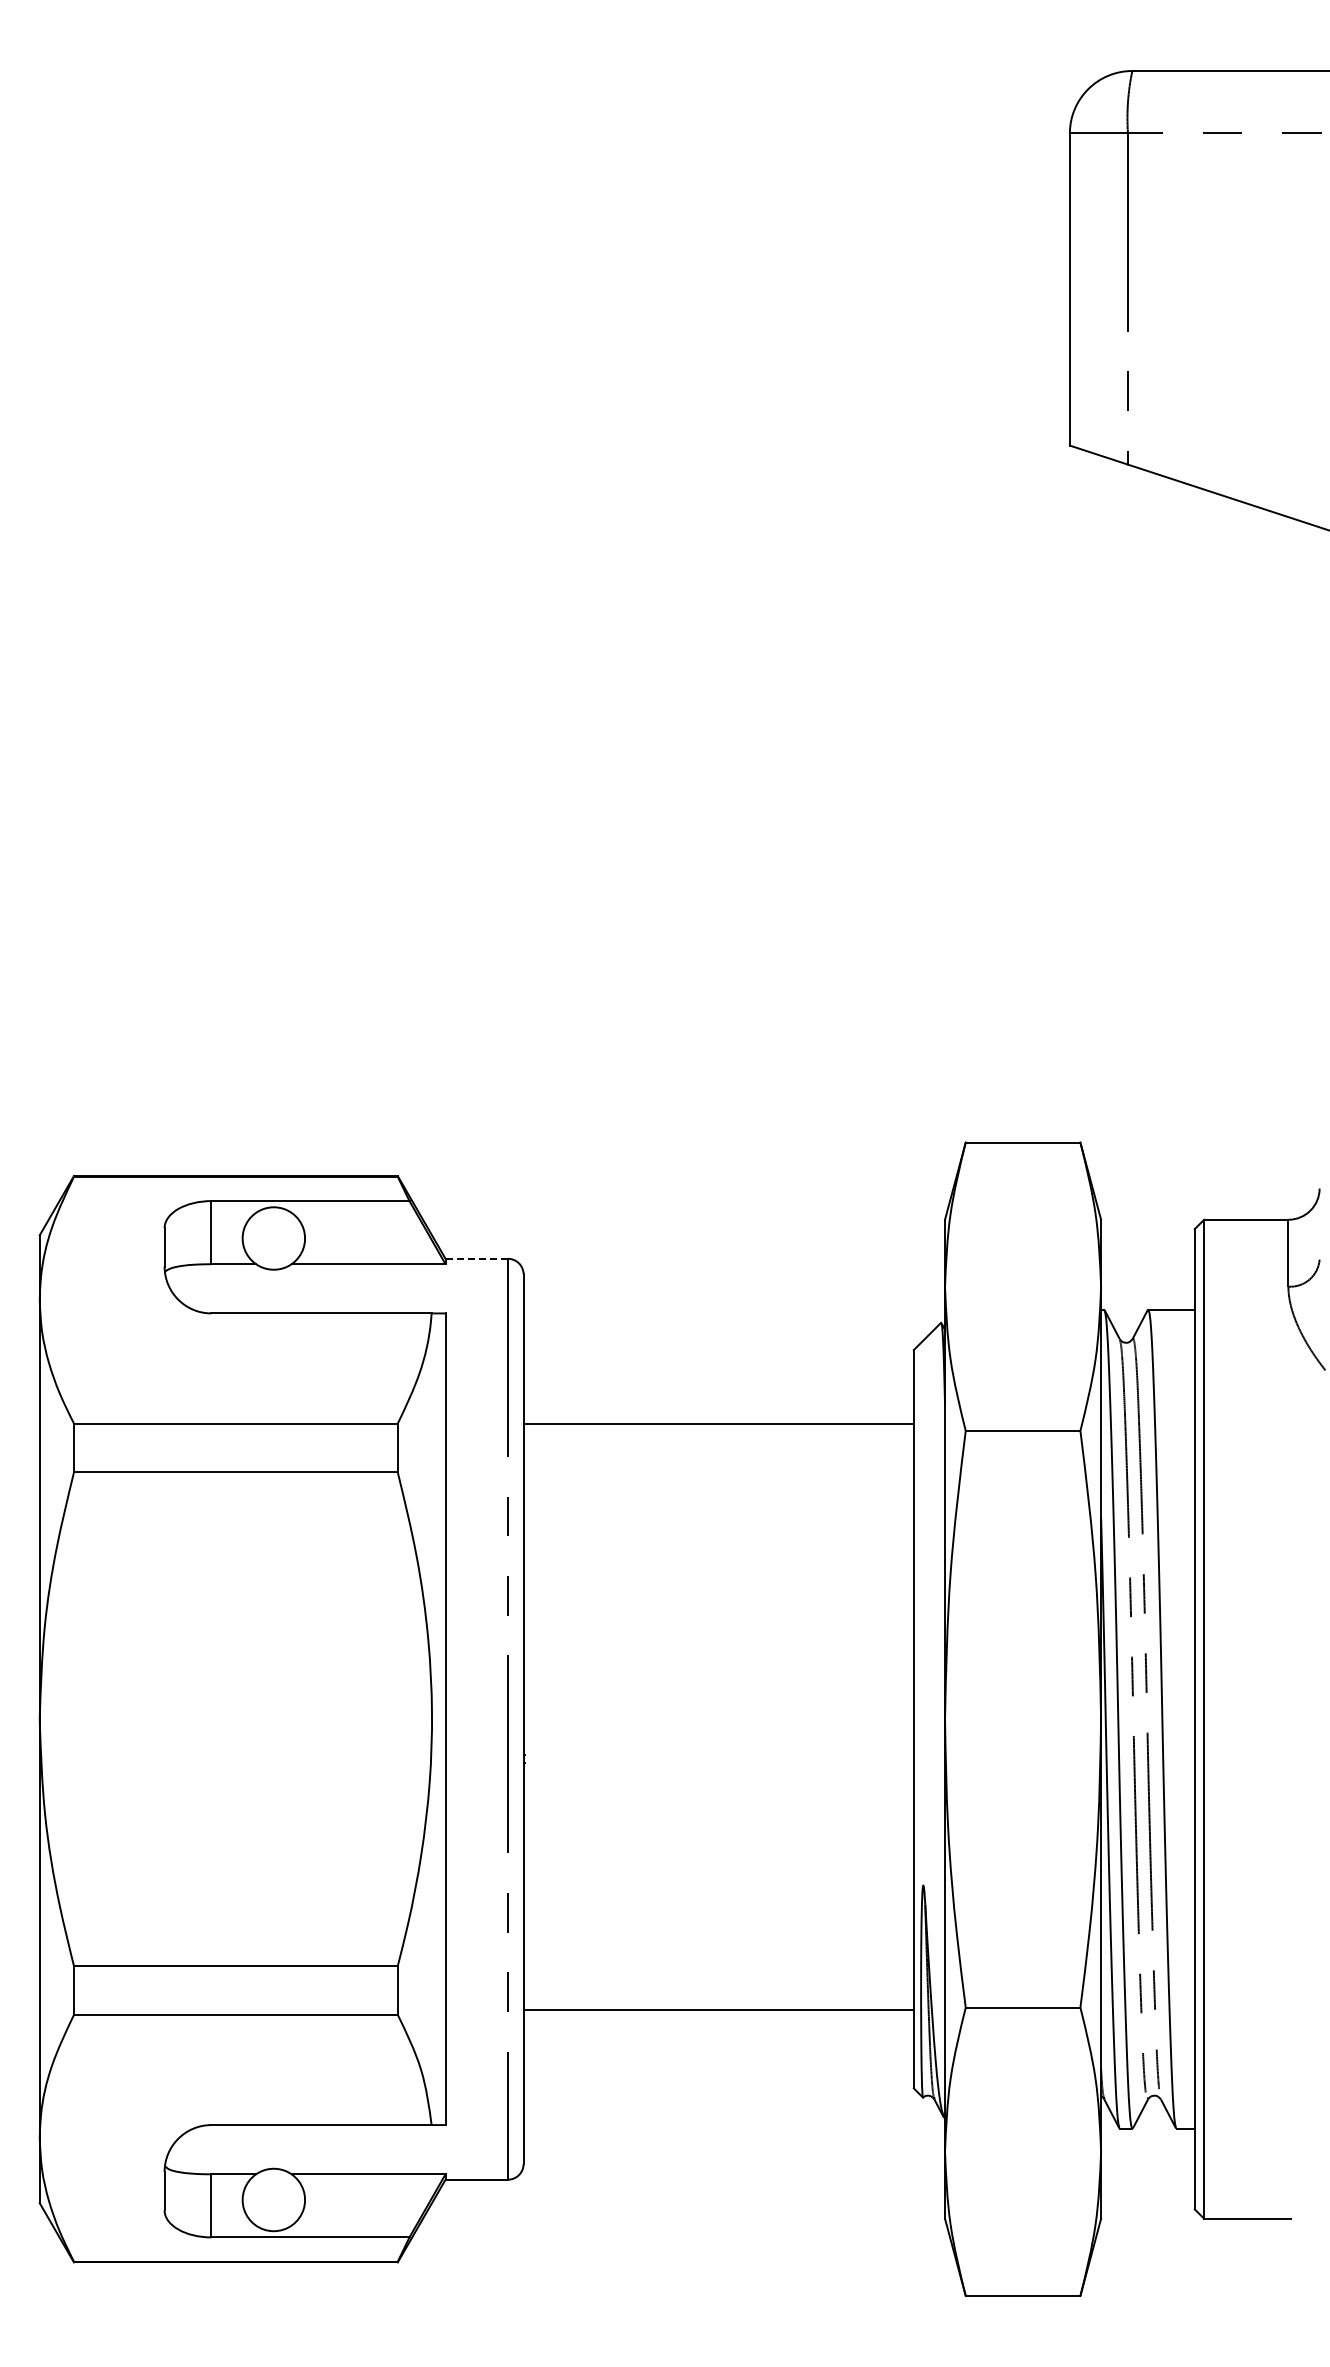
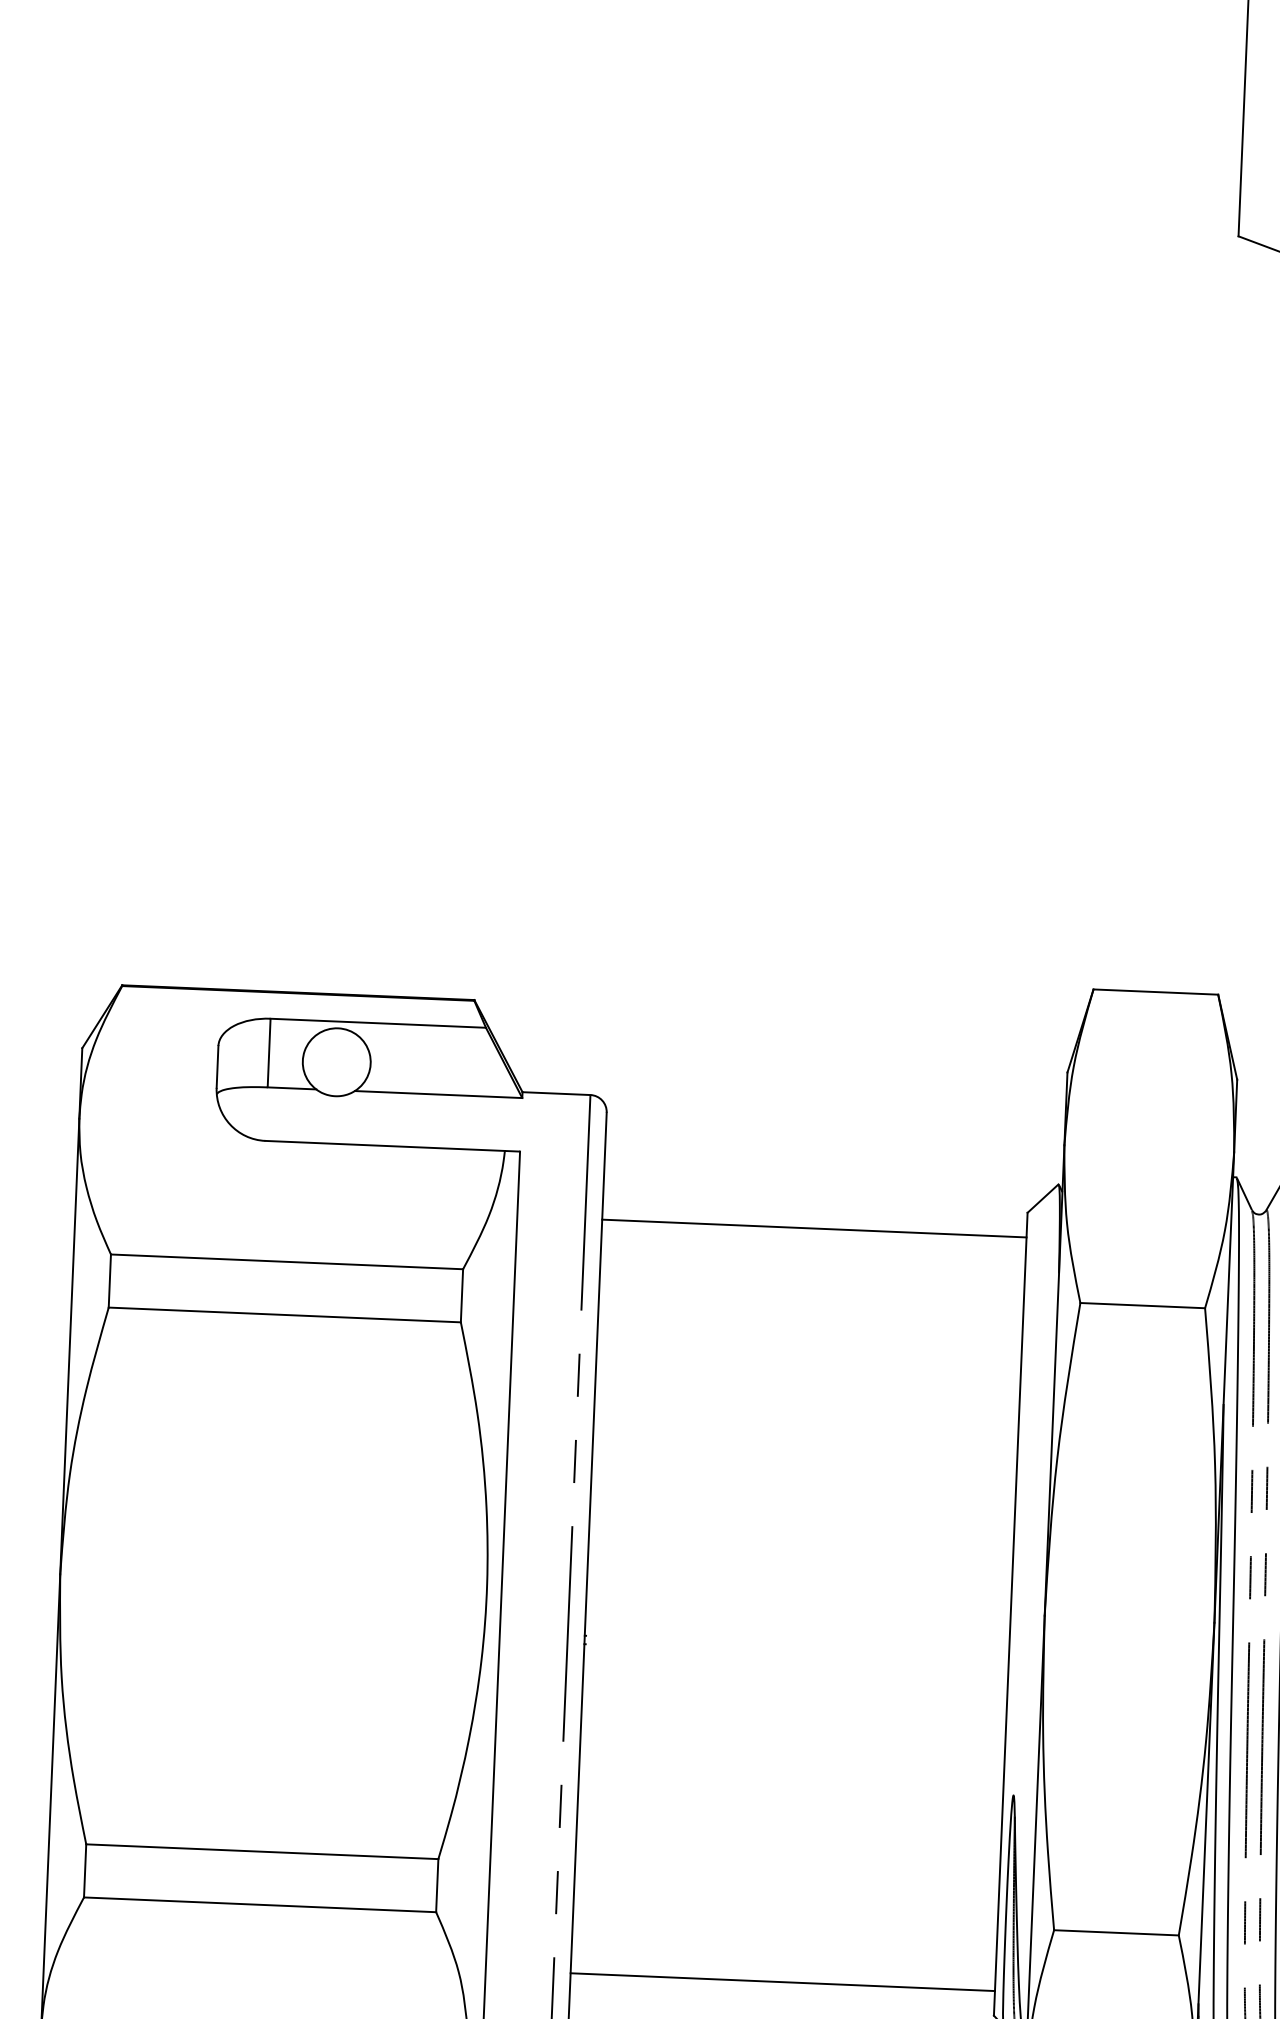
line: (476, 1258) -> (556, 1093), dashed -> solid
line: (718, 1423) -> (814, 1228), moved
line: (718, 2009) -> (782, 1981), moved

